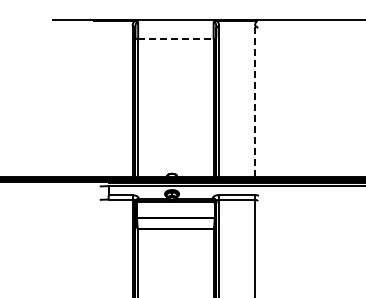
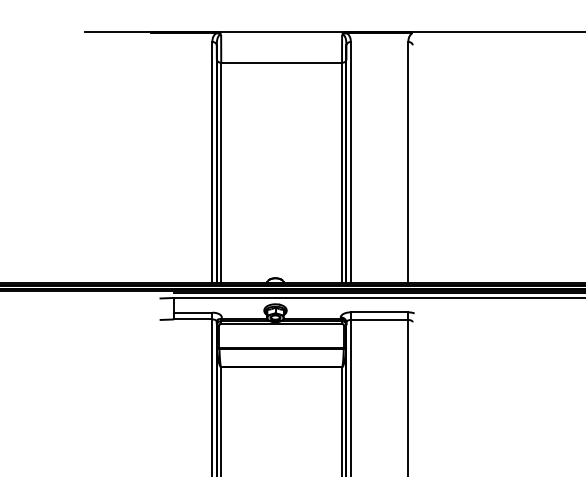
line: (175, 39) -> (280, 63), dashed -> solid
line: (255, 100) -> (409, 160), dashed -> solid

